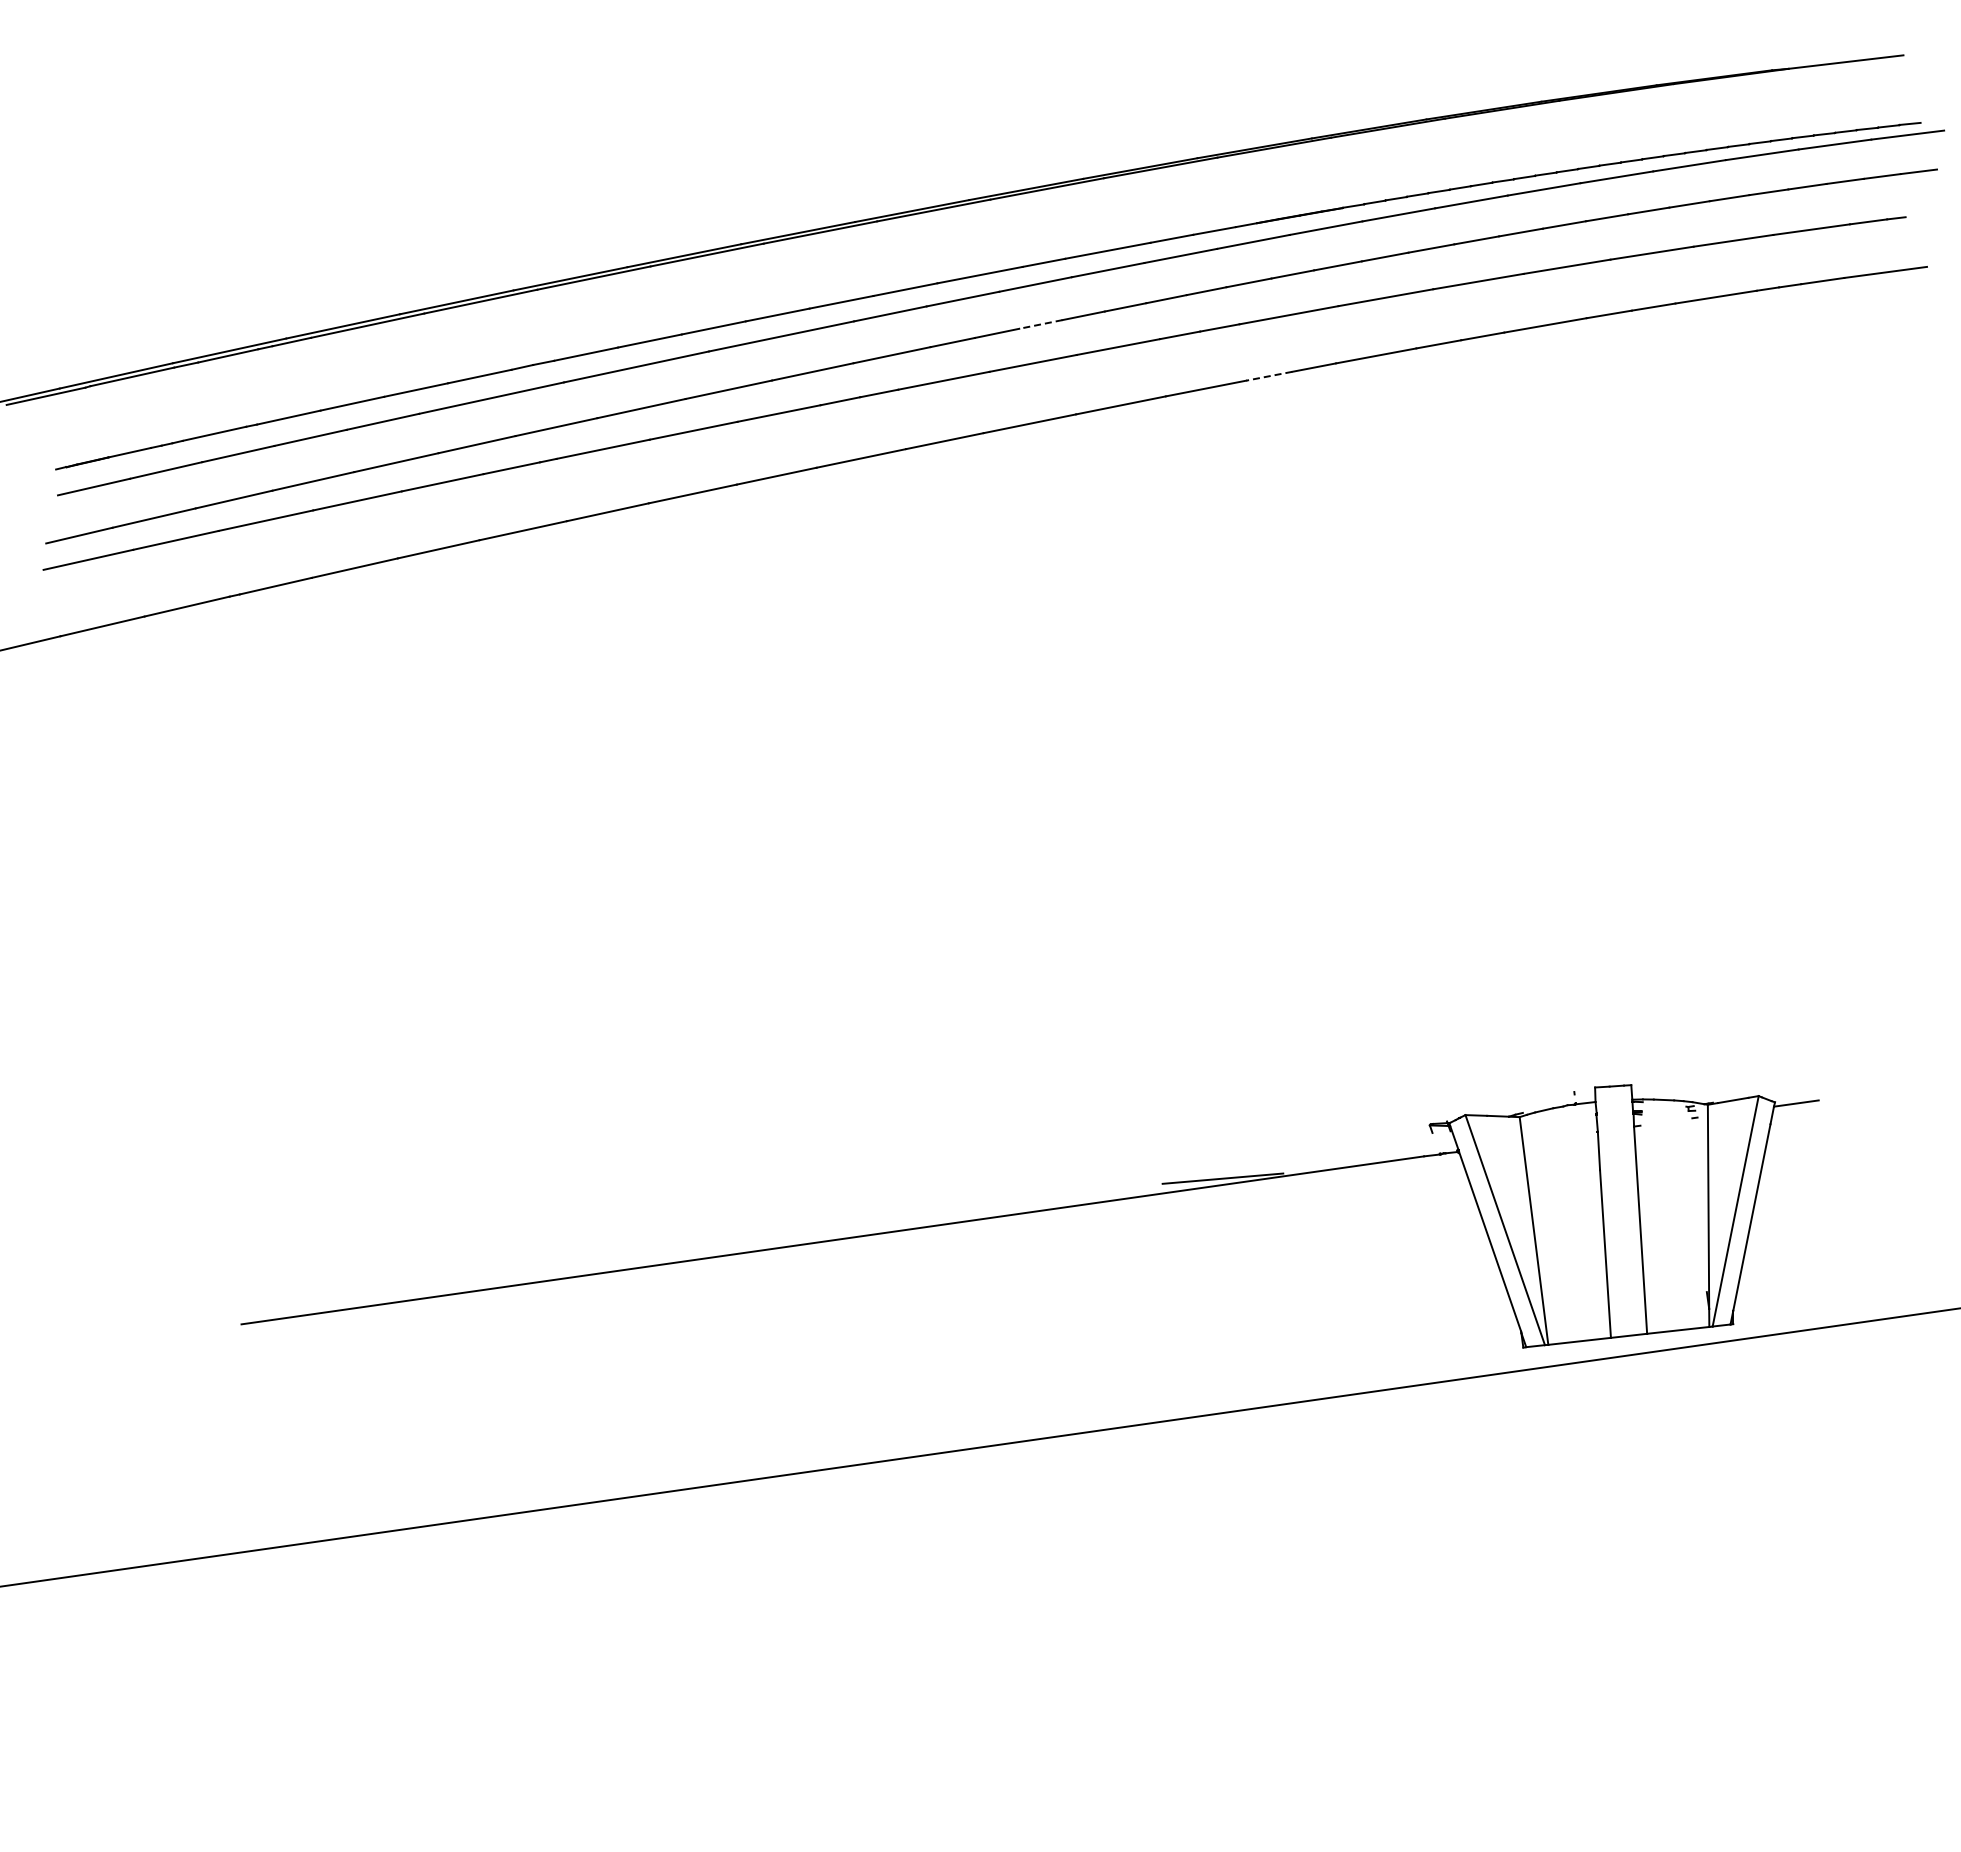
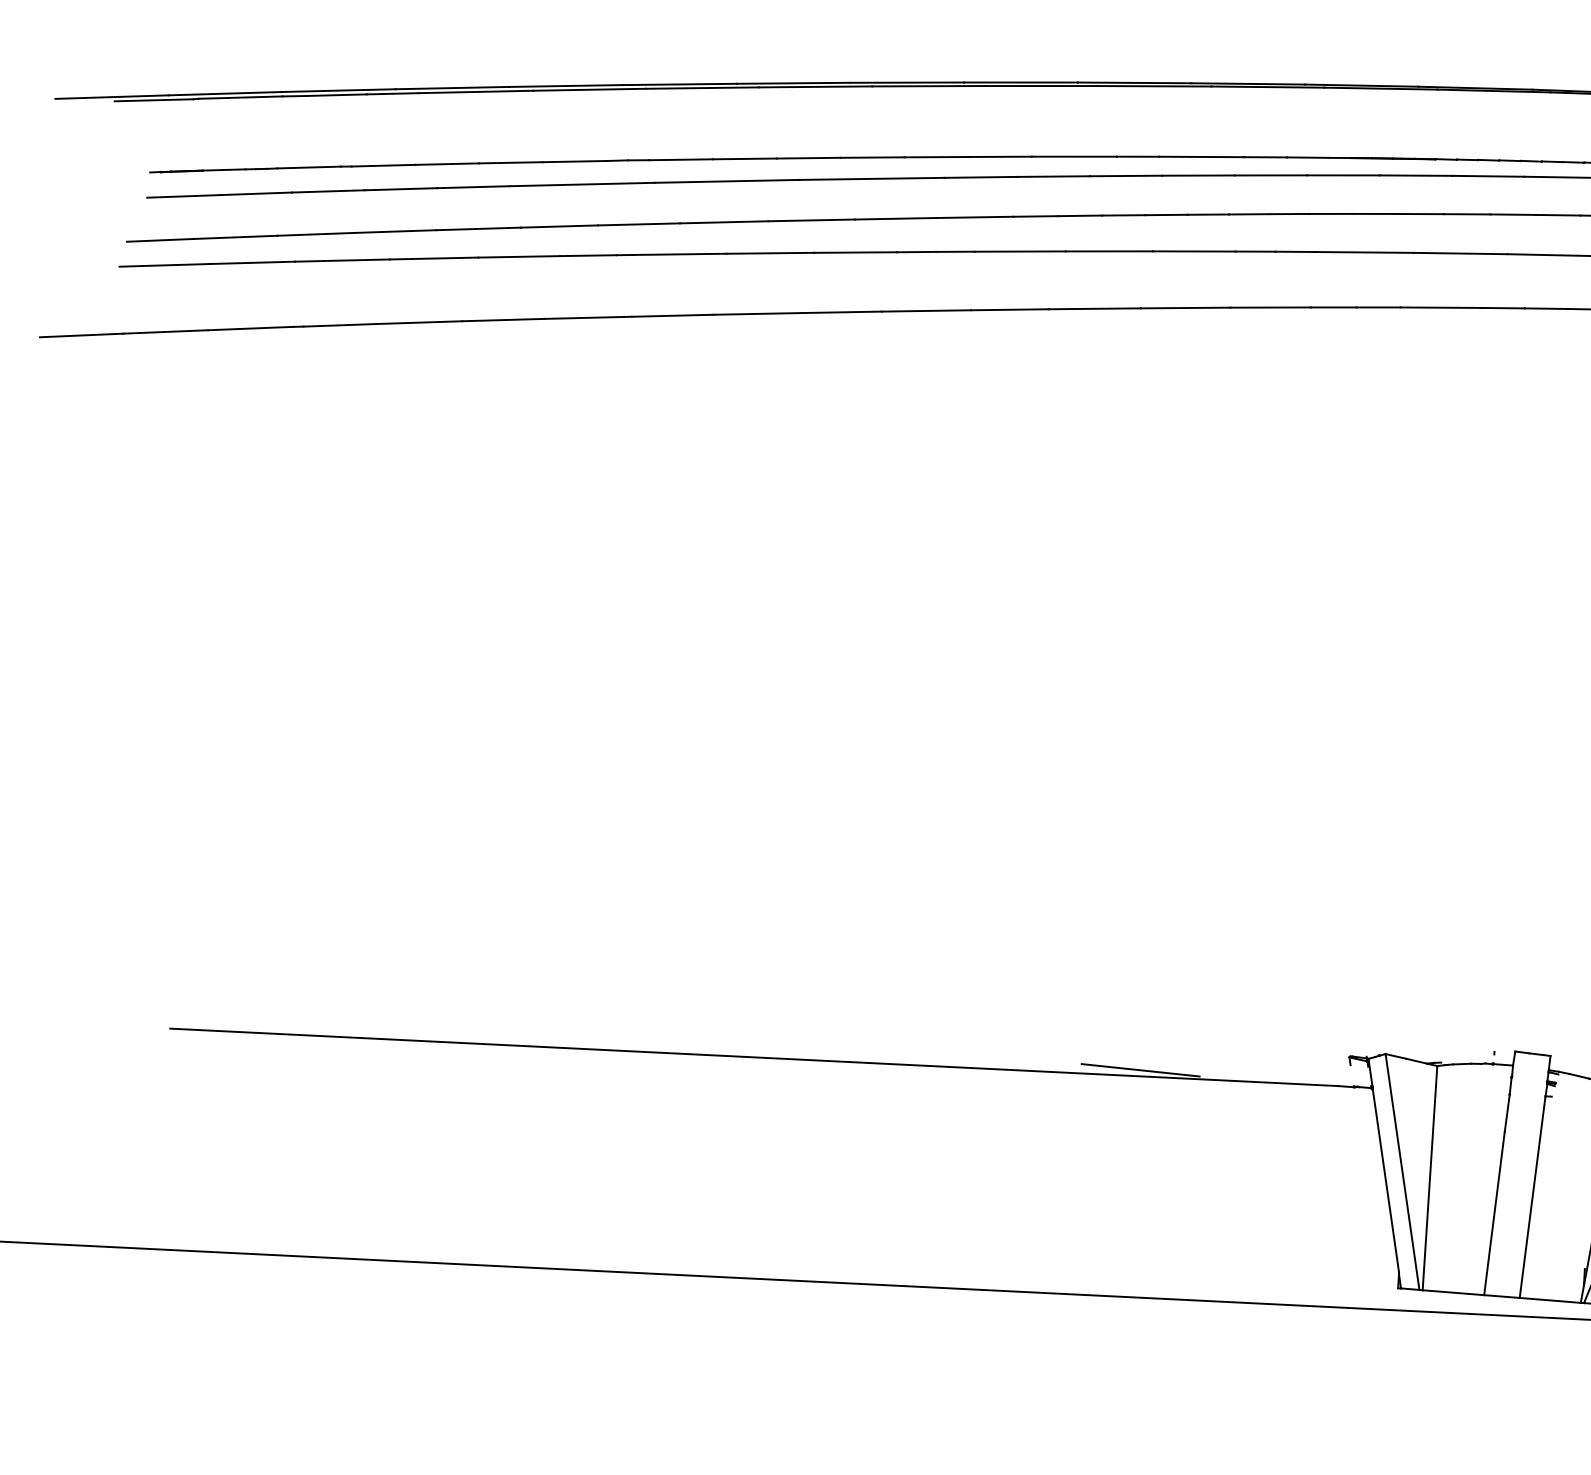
line: (1040, 324) -> (1123, 215), dashed -> solid
line: (1268, 376) -> (1332, 307), dashed -> solid

